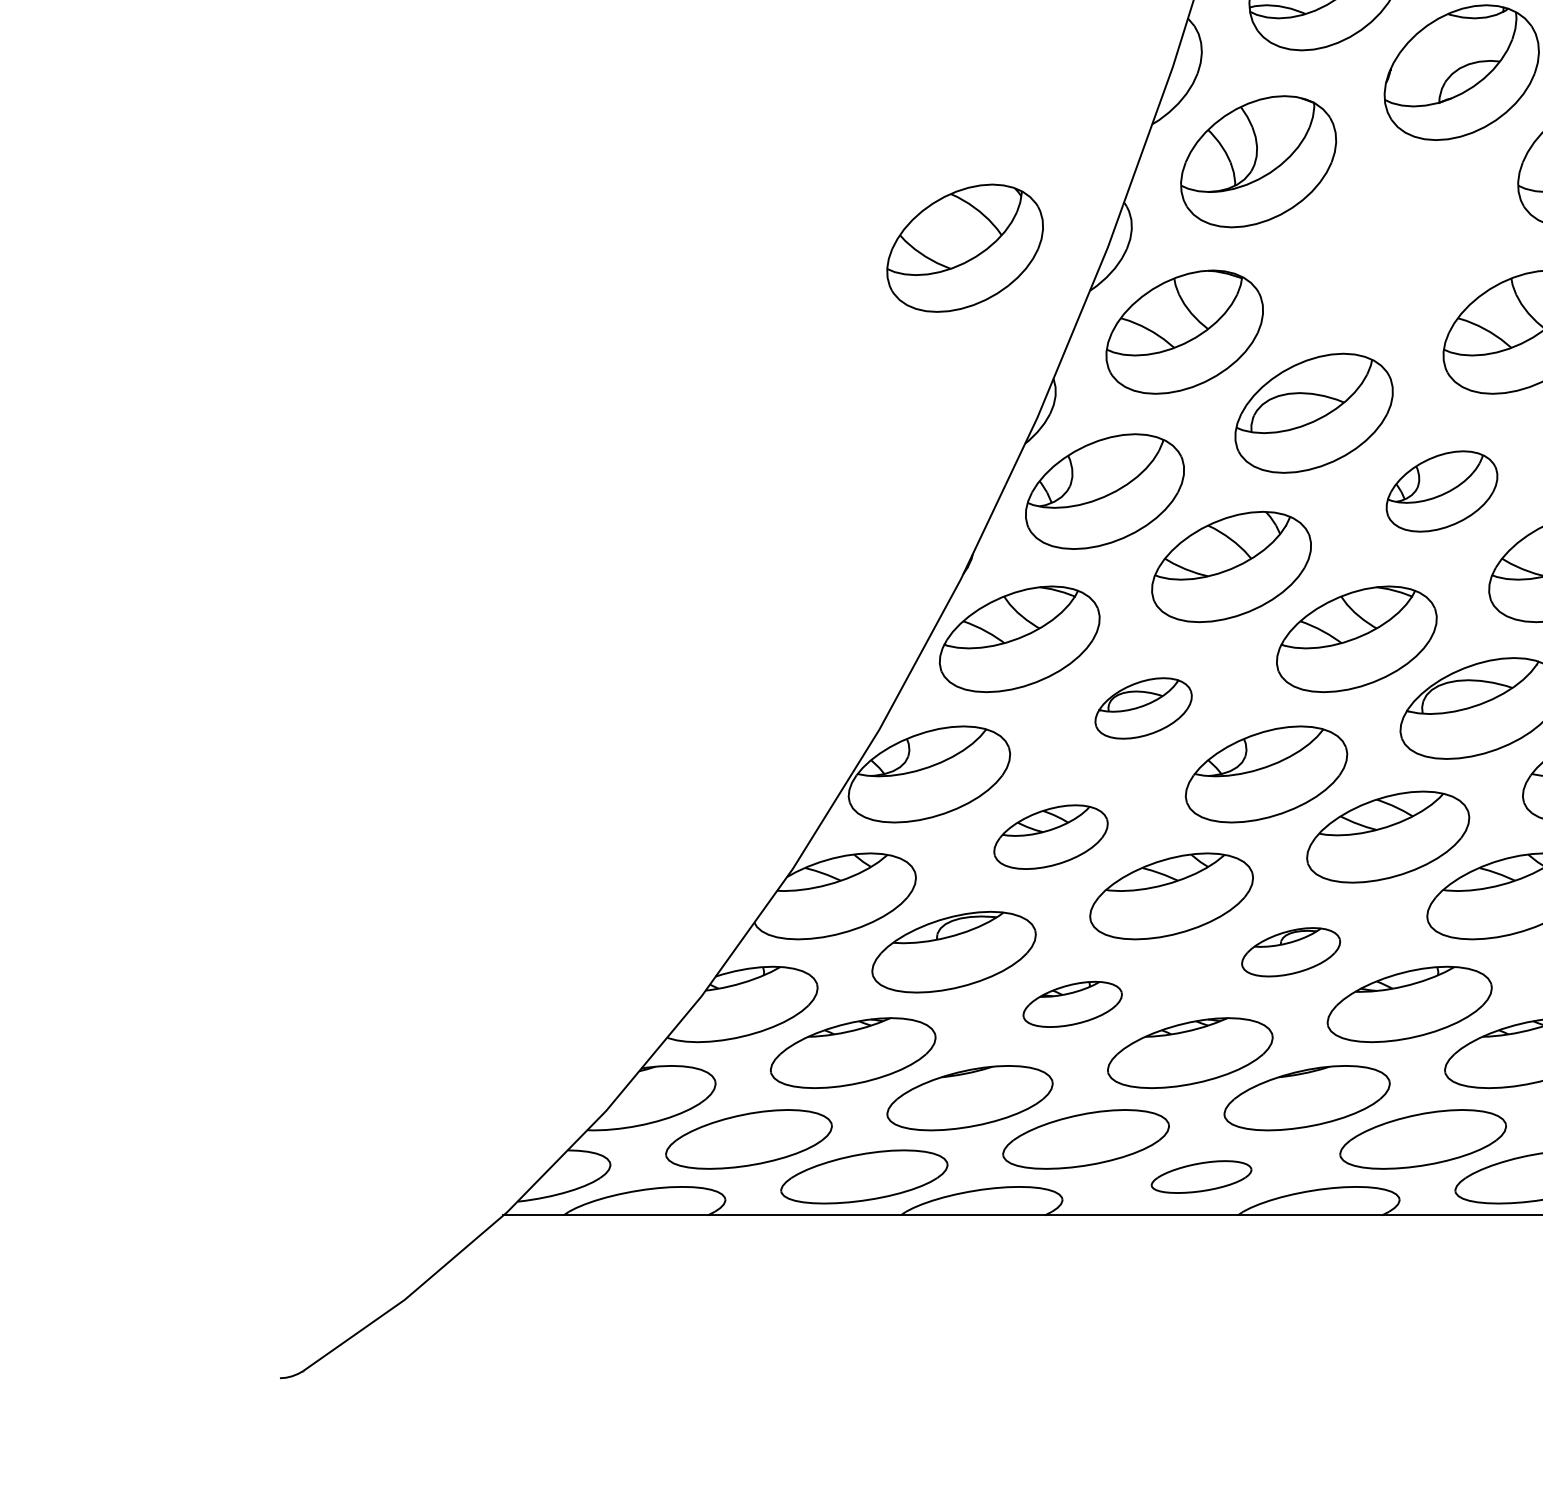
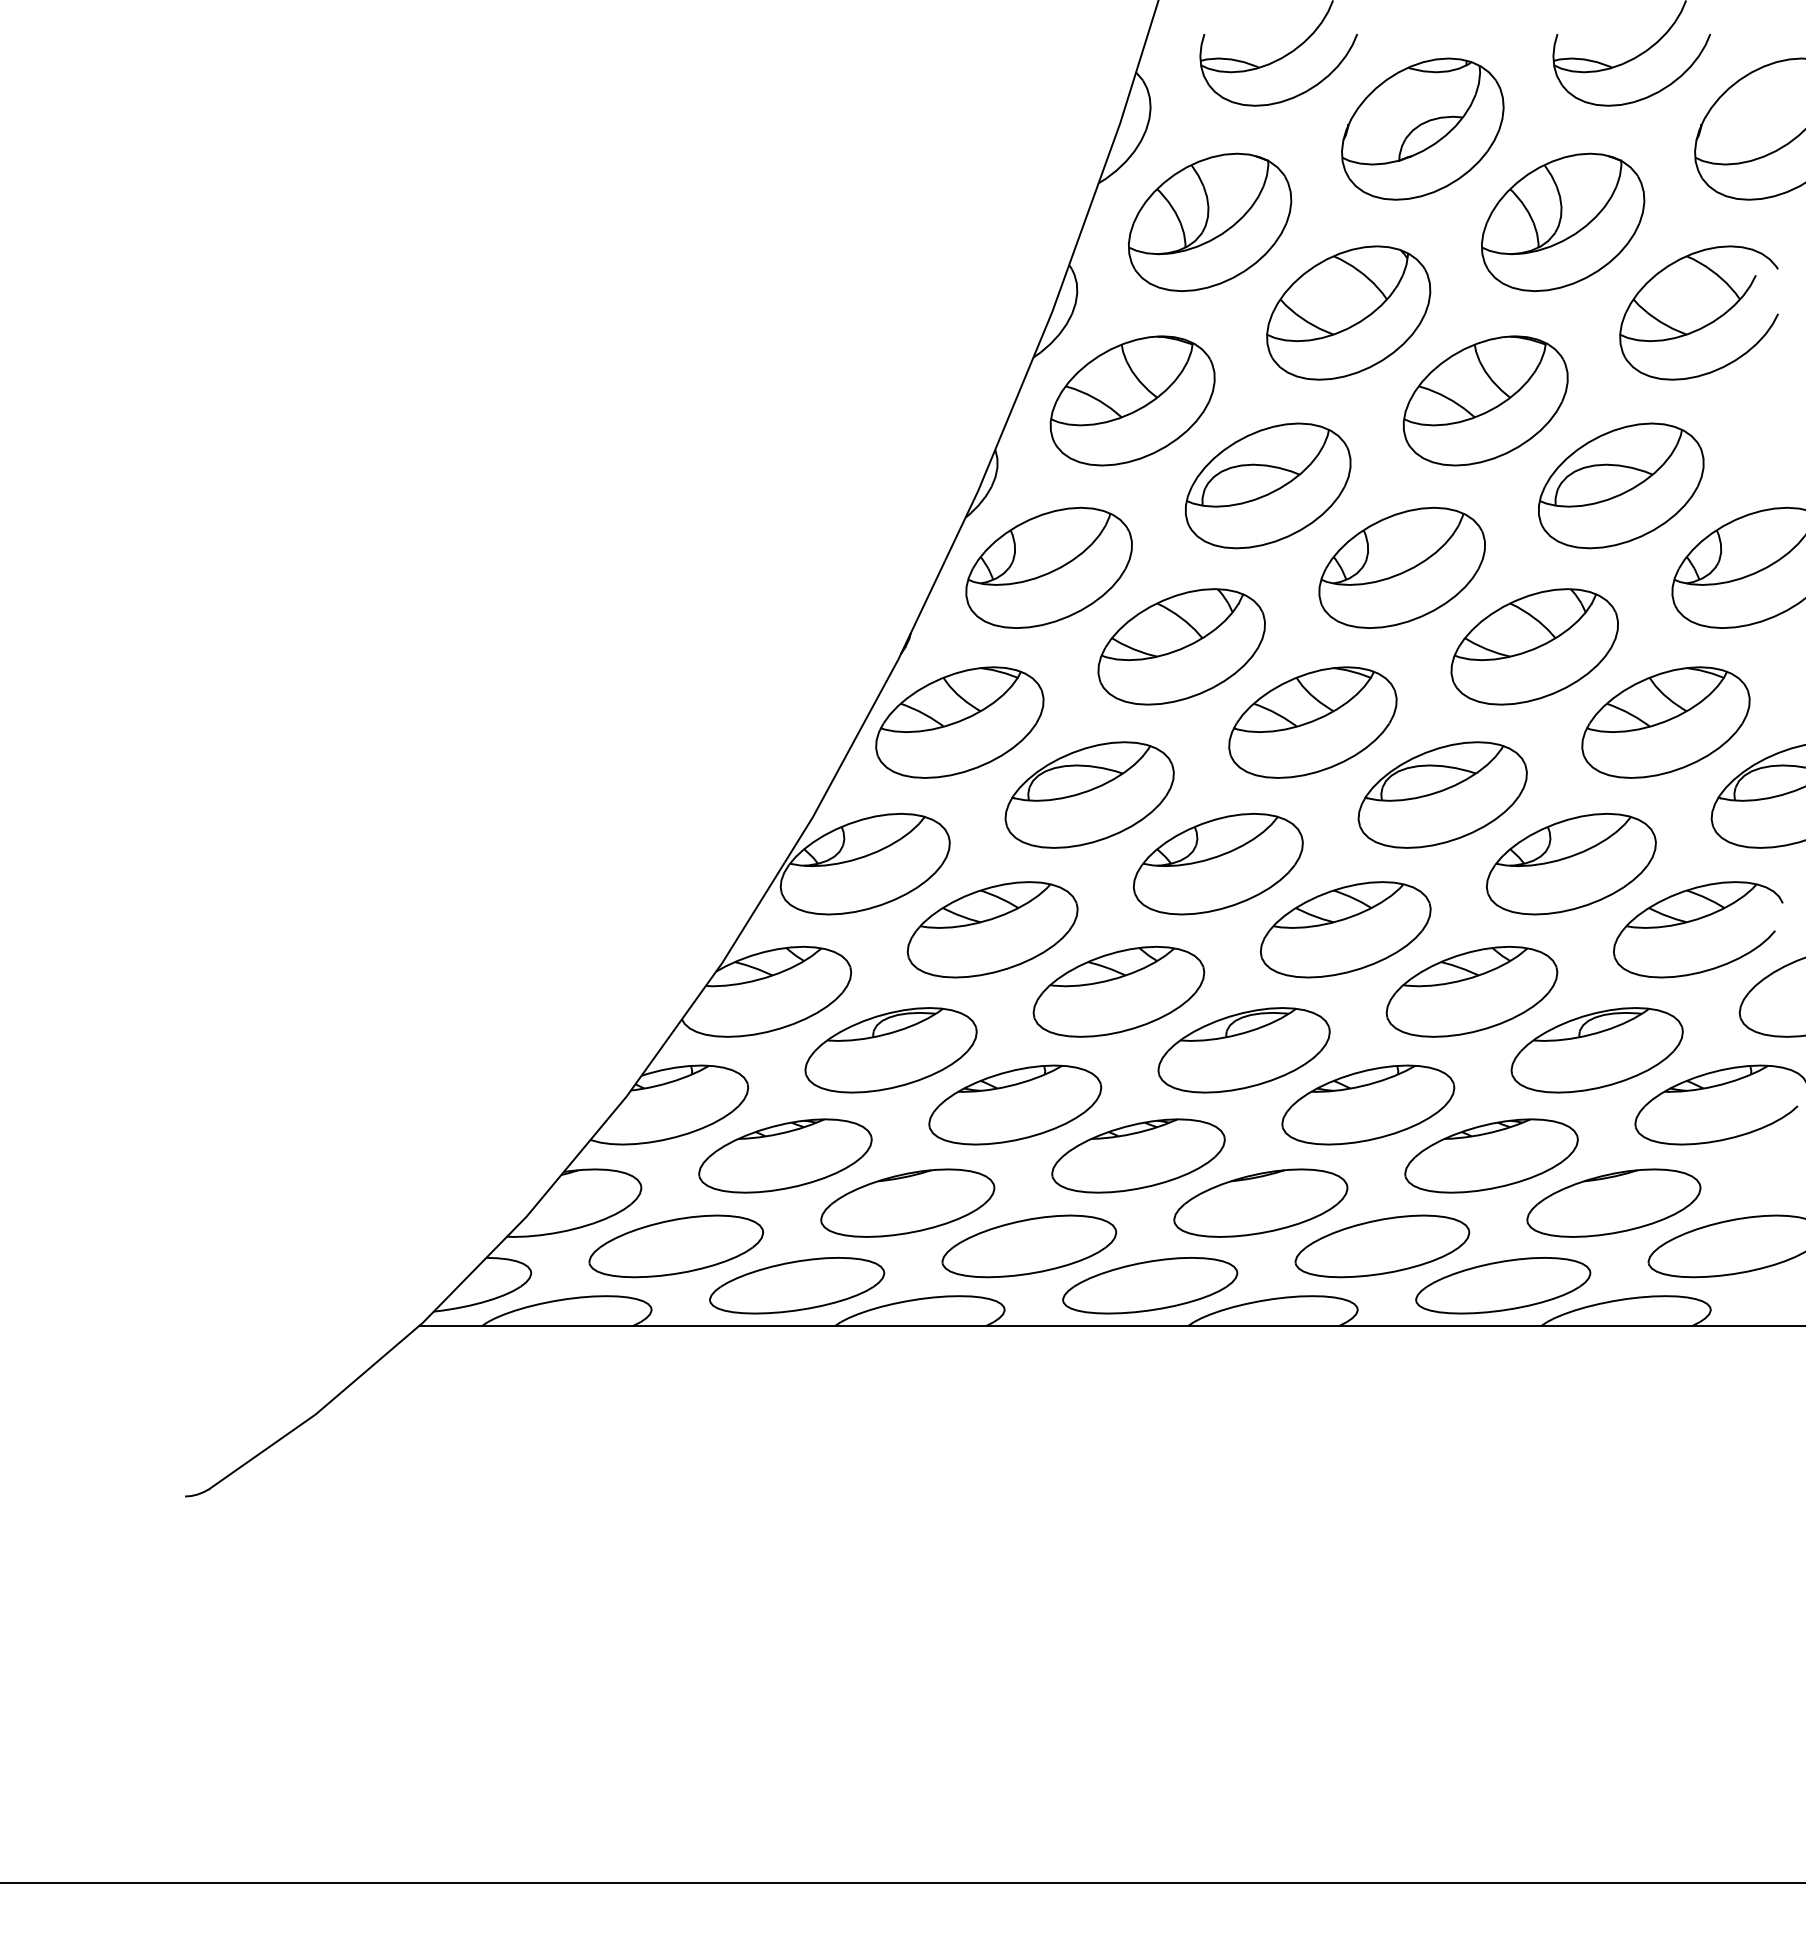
part: (964, 247) -> (1348, 312), moved
part: (1441, 491) -> (1401, 567), size x1.43
part: (1143, 707) -> (1089, 794), size x1.67
part: (1050, 836) -> (992, 929), size x1.43
part: (1290, 952) -> (1243, 1050), size x1.67
part: (1072, 1003) -> (1015, 1104), size x1.67
part: (1201, 1176) -> (1150, 1285), size x1.67

